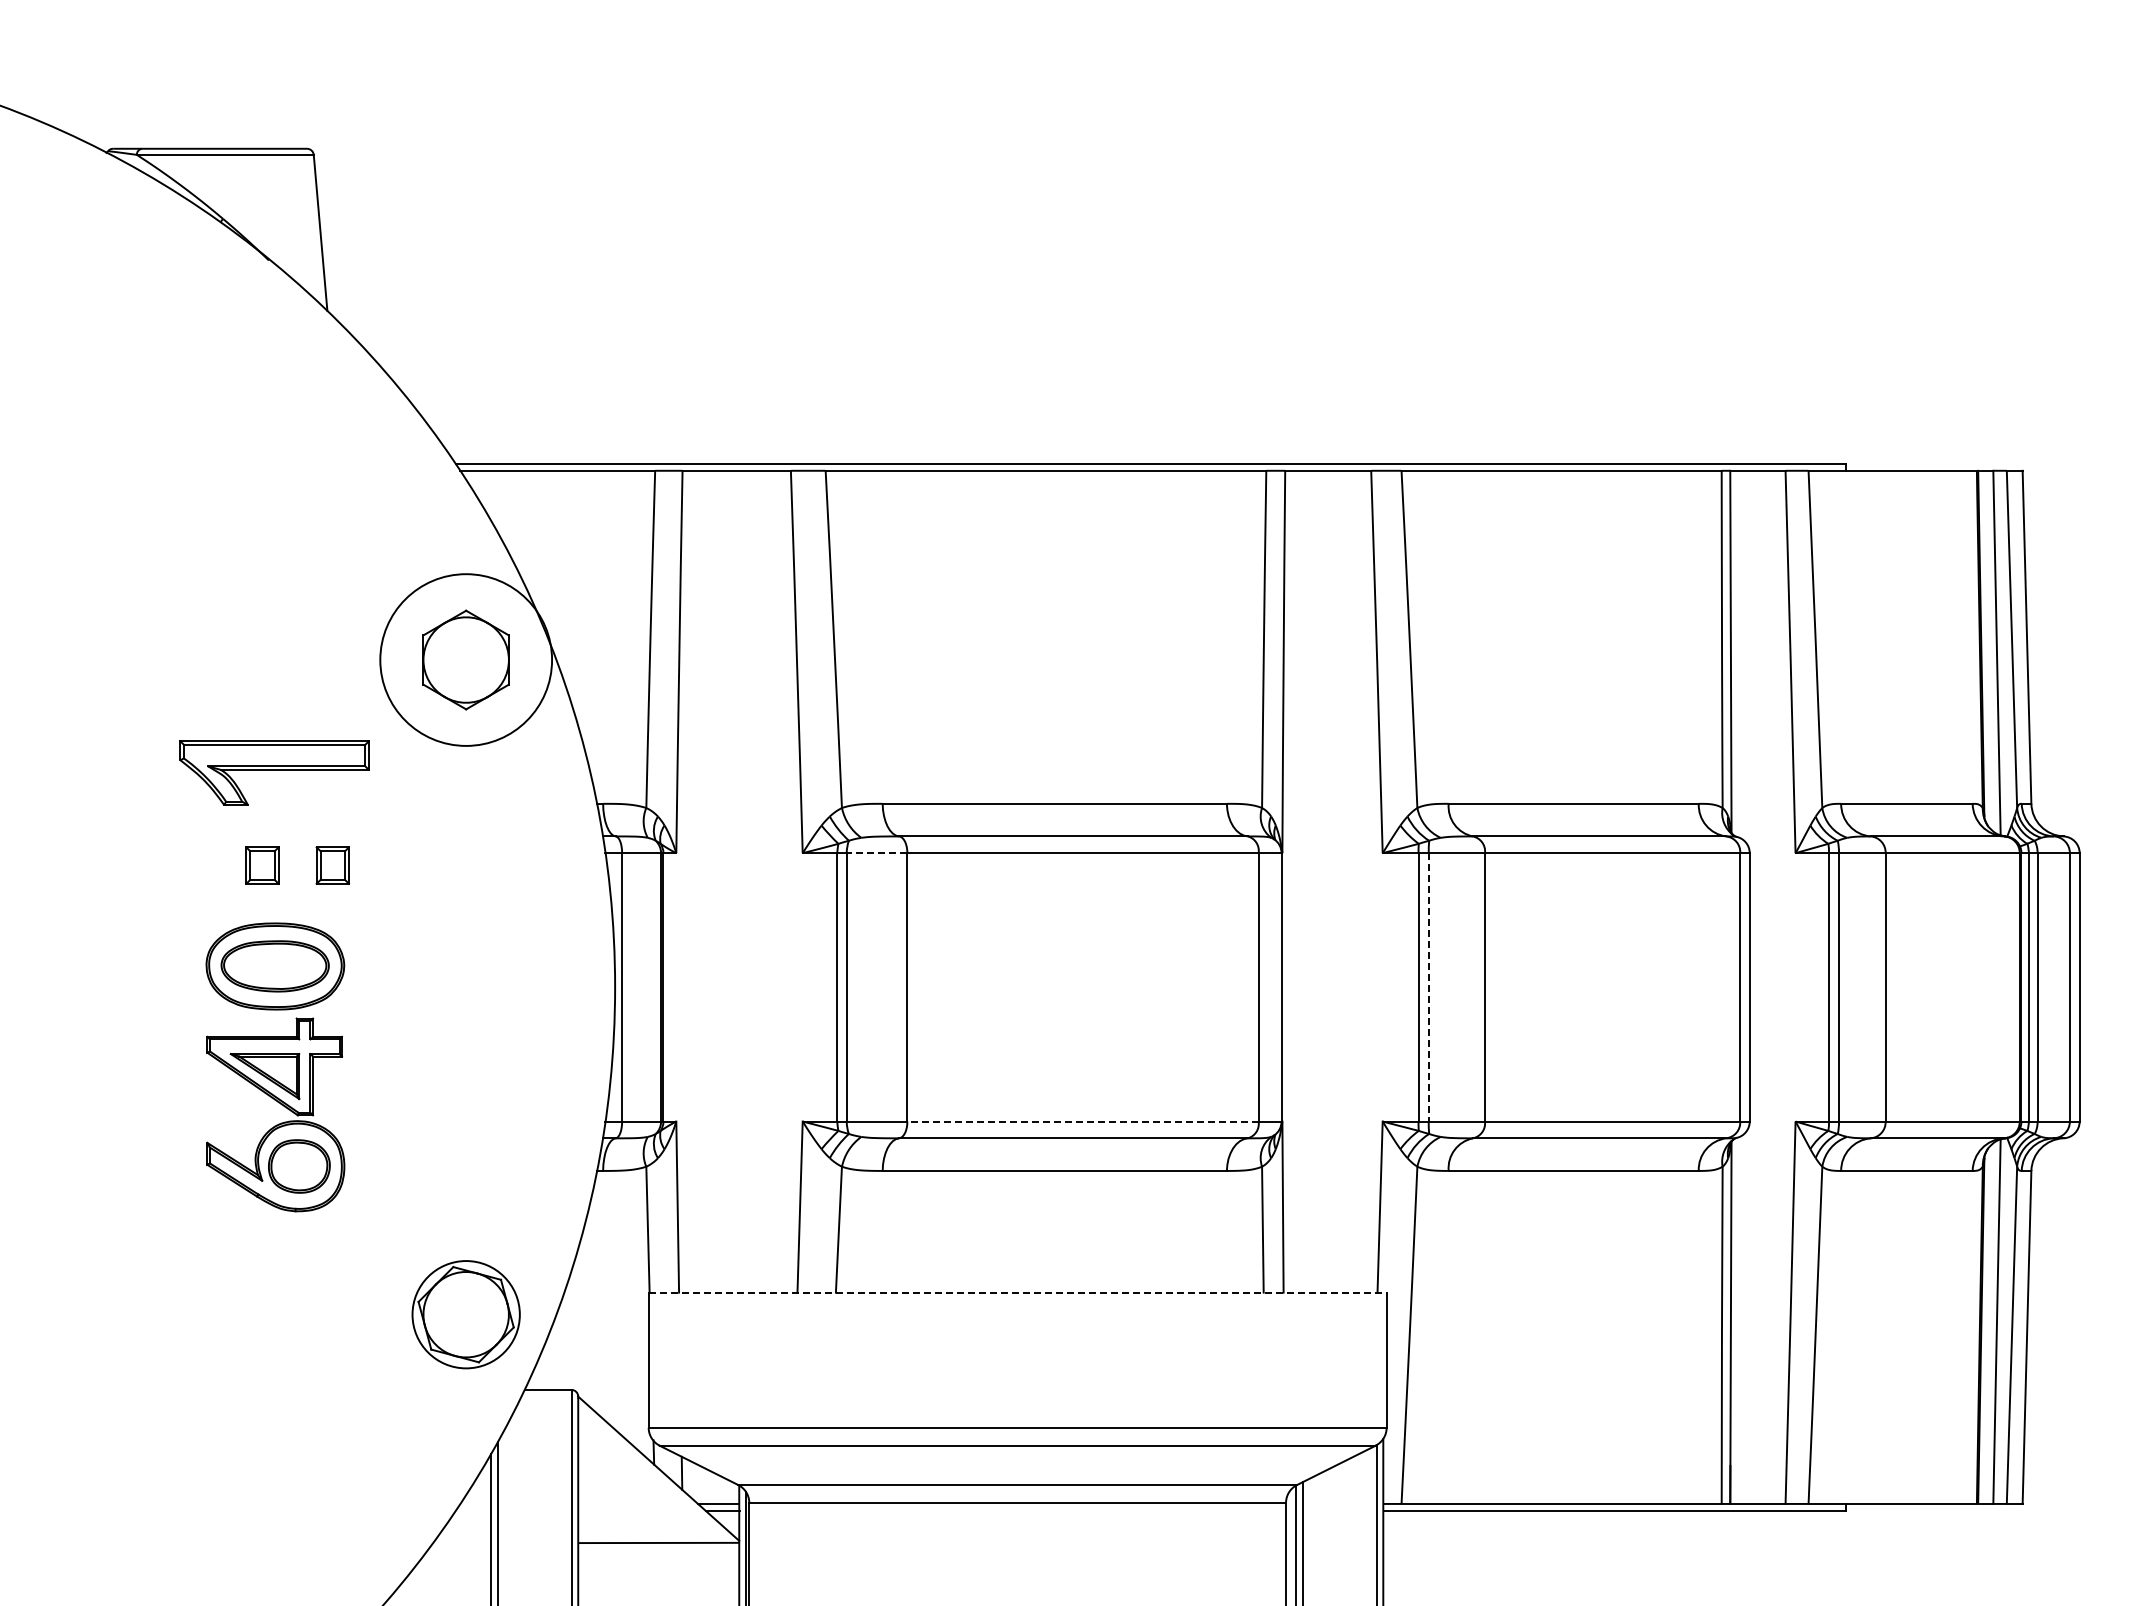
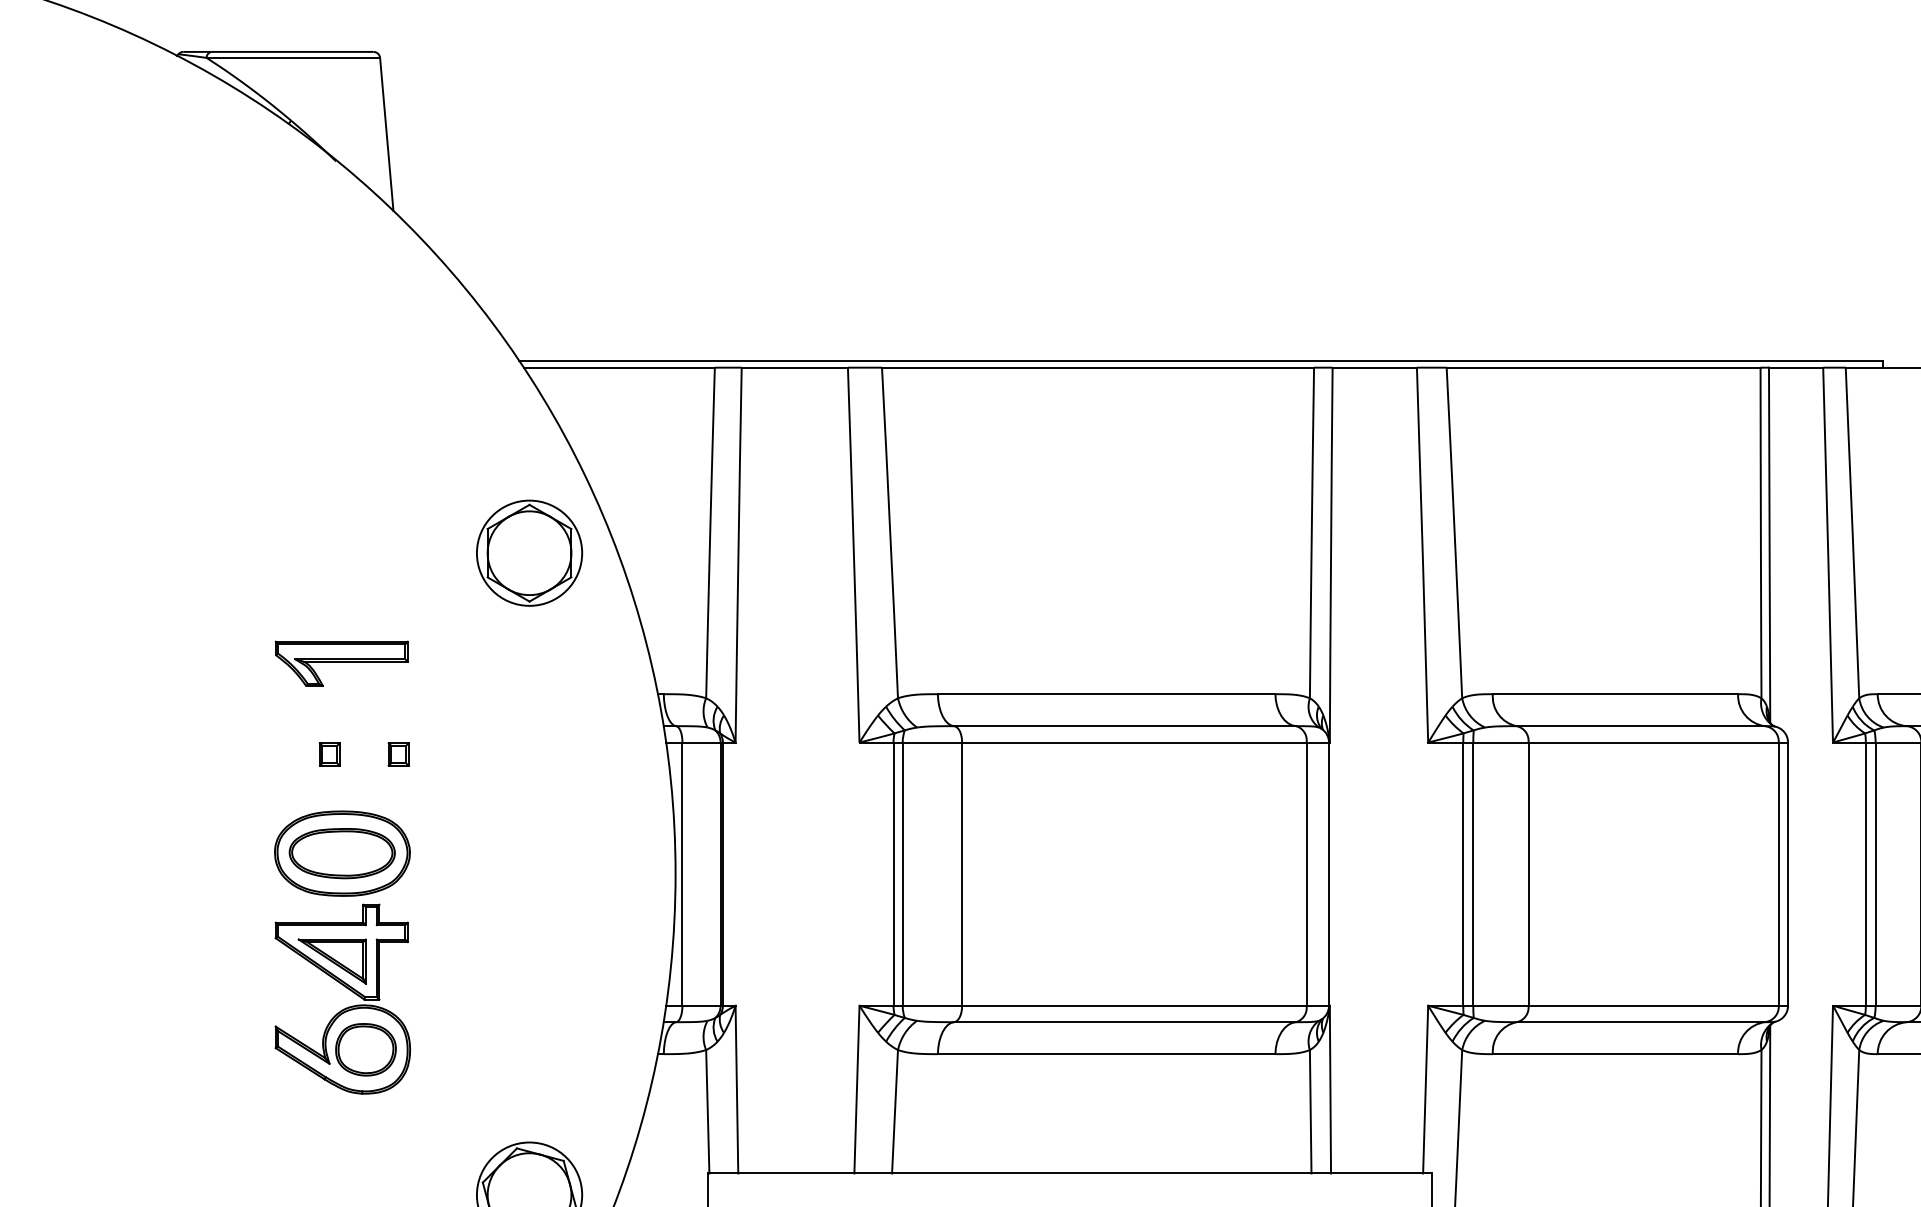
circle: (465, 659) -> (528, 552), size x0.62
part: (274, 772) -> (341, 663), size x0.71
line: (876, 853) -> (931, 742), dashed -> solid
part: (262, 864) -> (329, 753), size x0.62
part: (332, 864) -> (398, 753), size x0.62
line: (1428, 987) -> (1473, 874), dashed -> solid
line: (1083, 1121) -> (1134, 1005), dashed -> solid
line: (1017, 1292) -> (1070, 1173), dashed -> solid

